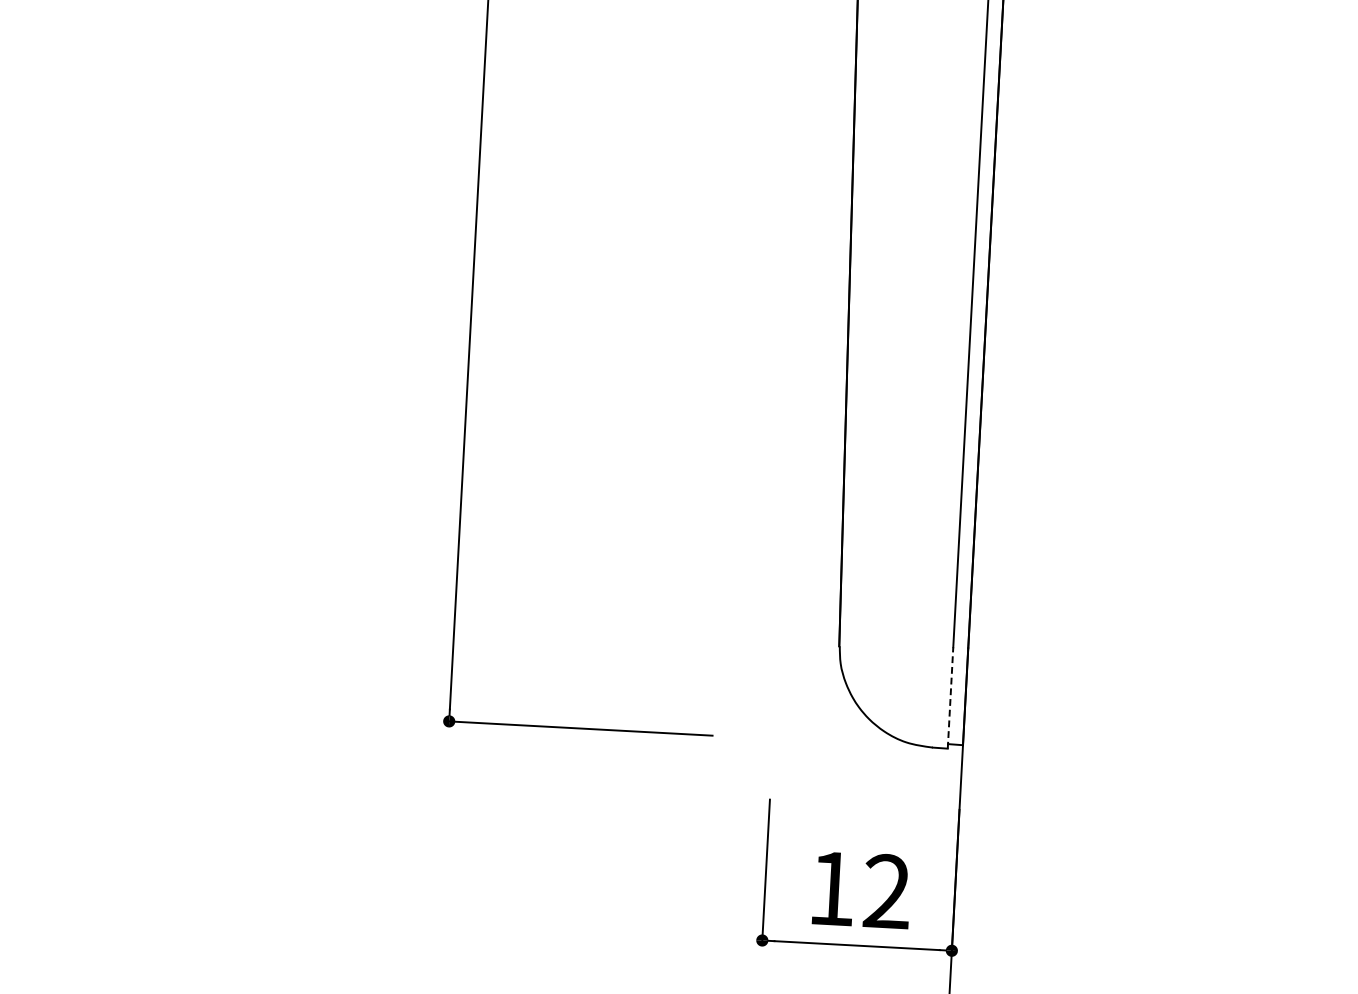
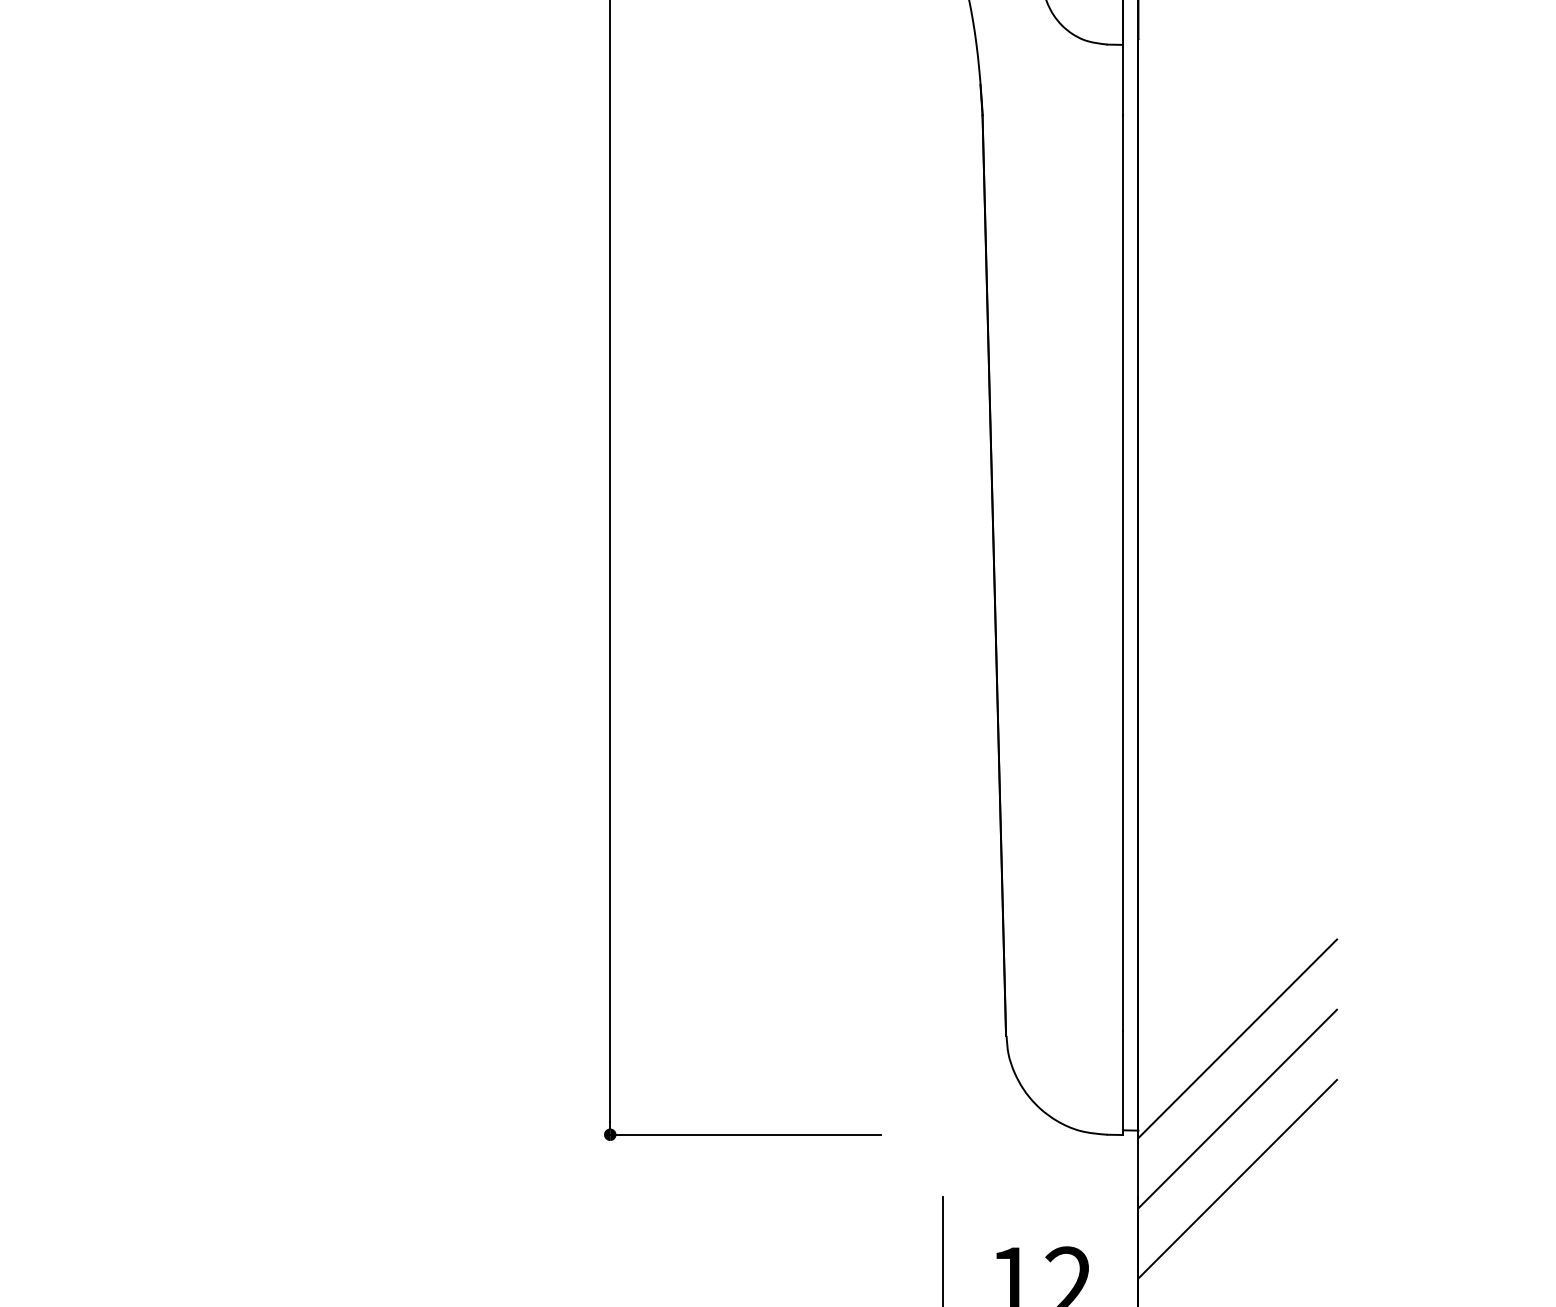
line: (1064, 660) -> (1237, 1038), added
line: (951, 697) -> (1123, 1082), dashed -> solid
line: (1060, 728) -> (1237, 1108), added
line: (1056, 796) -> (1237, 1178), added

